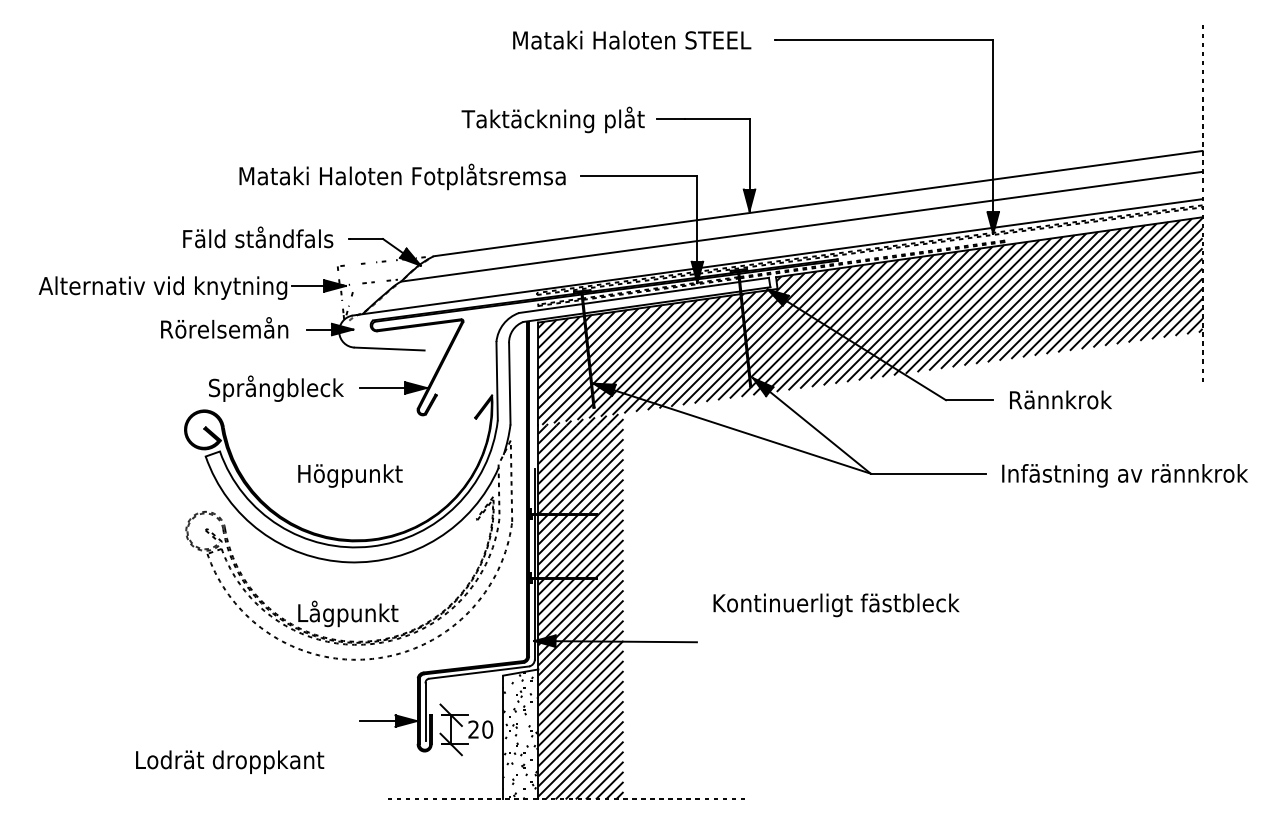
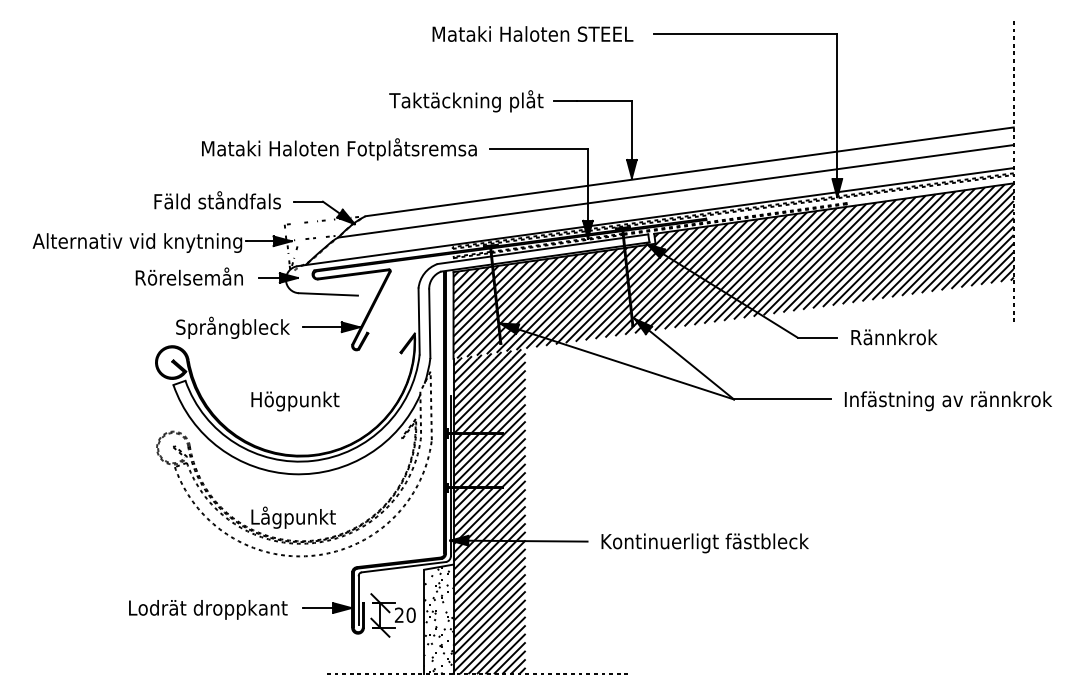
text: (836, 605) -> (705, 543), moved
text: (230, 761) -> (208, 609), moved

